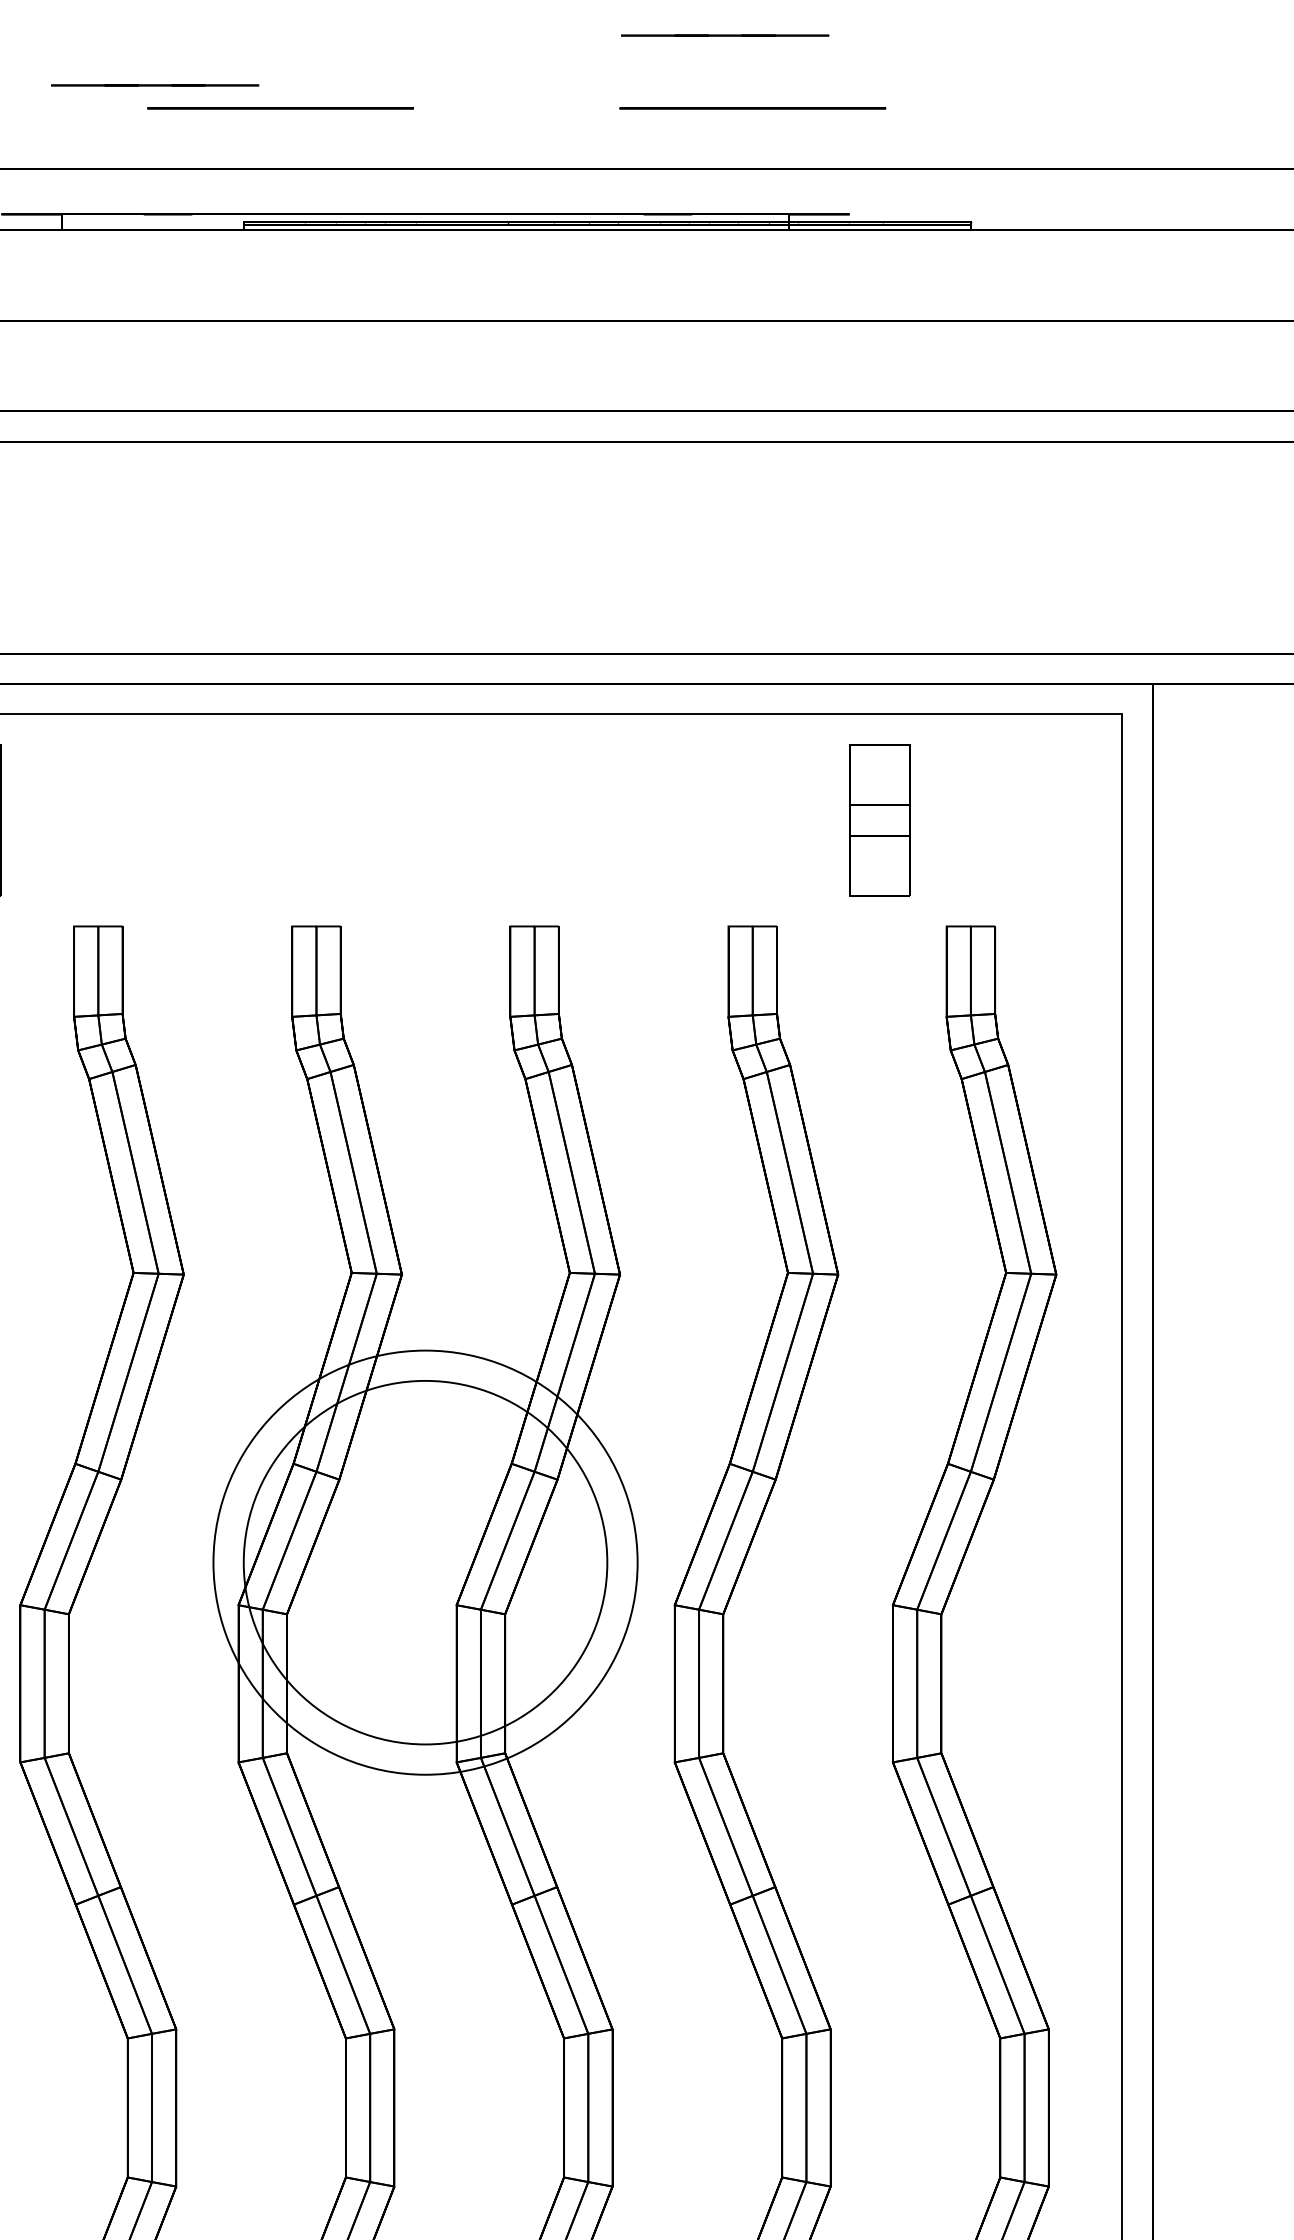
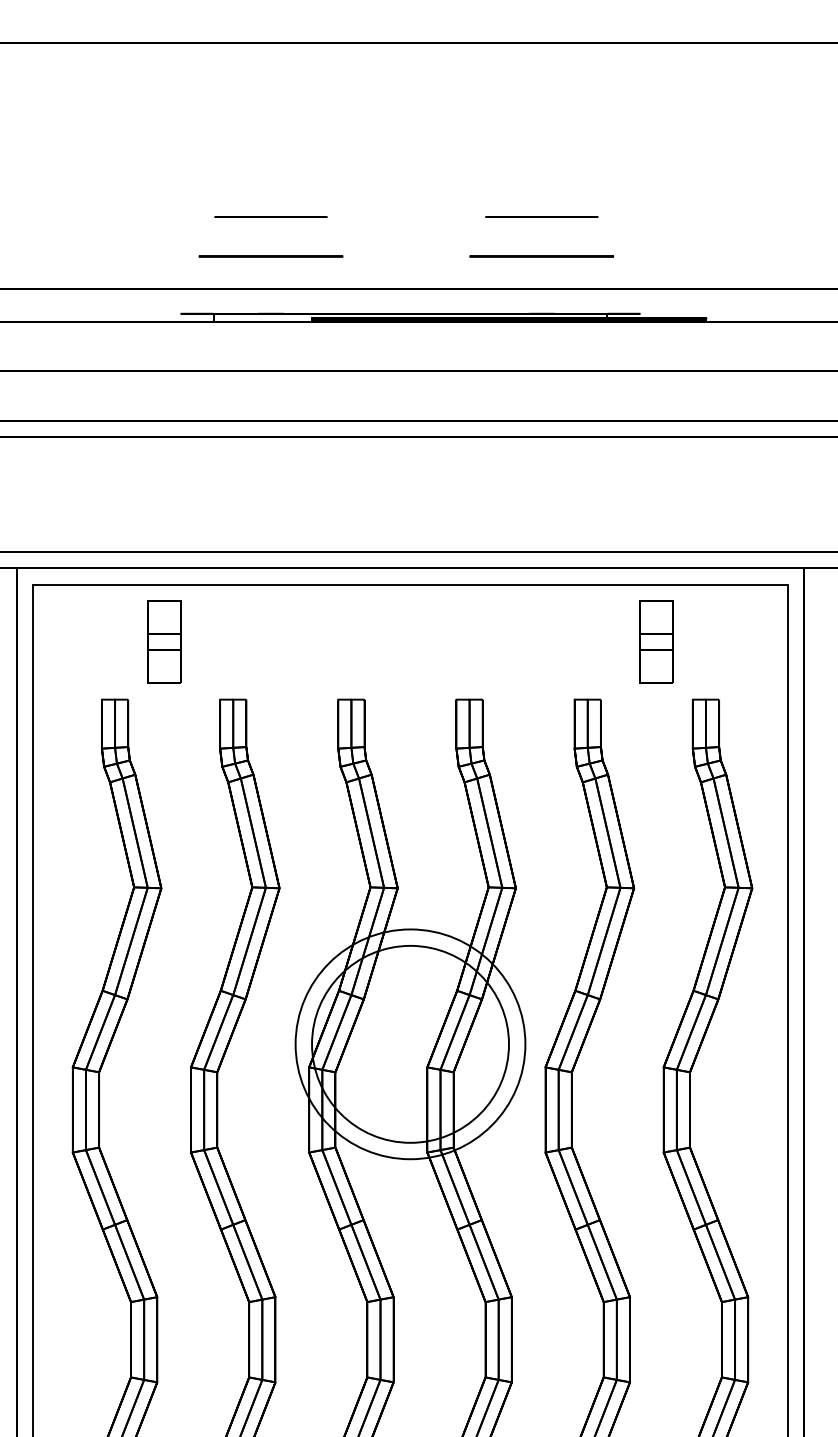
line: (724, 34) -> (541, 216), moved
line: (154, 84) -> (270, 216), moved
circle: (279, 108) -> (270, 256), moved
circle: (752, 108) -> (541, 256), moved

